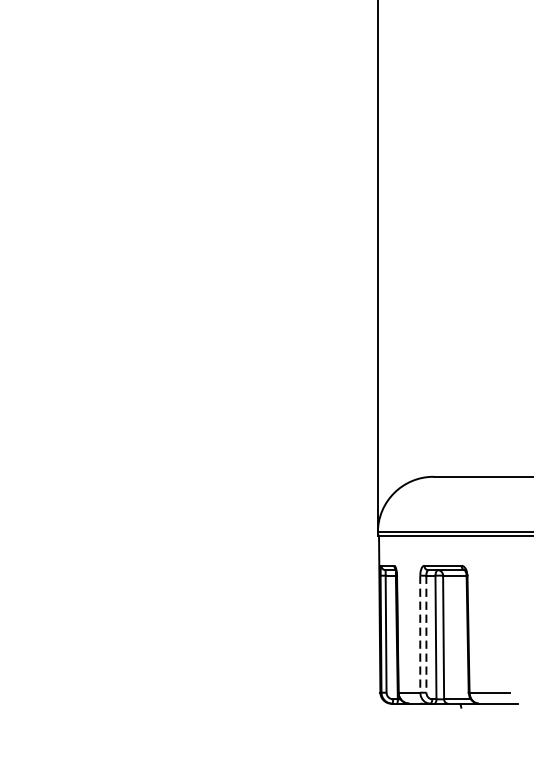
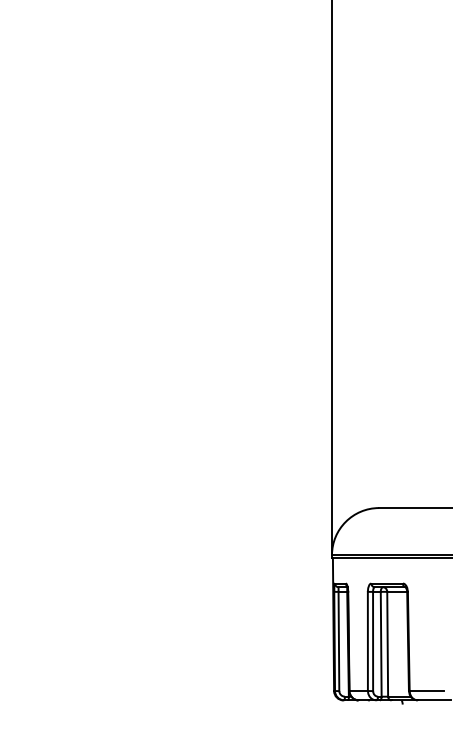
line: (419, 634) -> (367, 641), dashed -> solid
line: (426, 634) -> (373, 641), dashed -> solid

